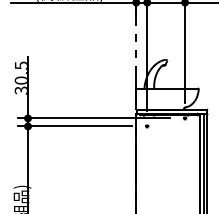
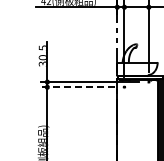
line: (74, 126) -> (77, 87), solid -> dashed

